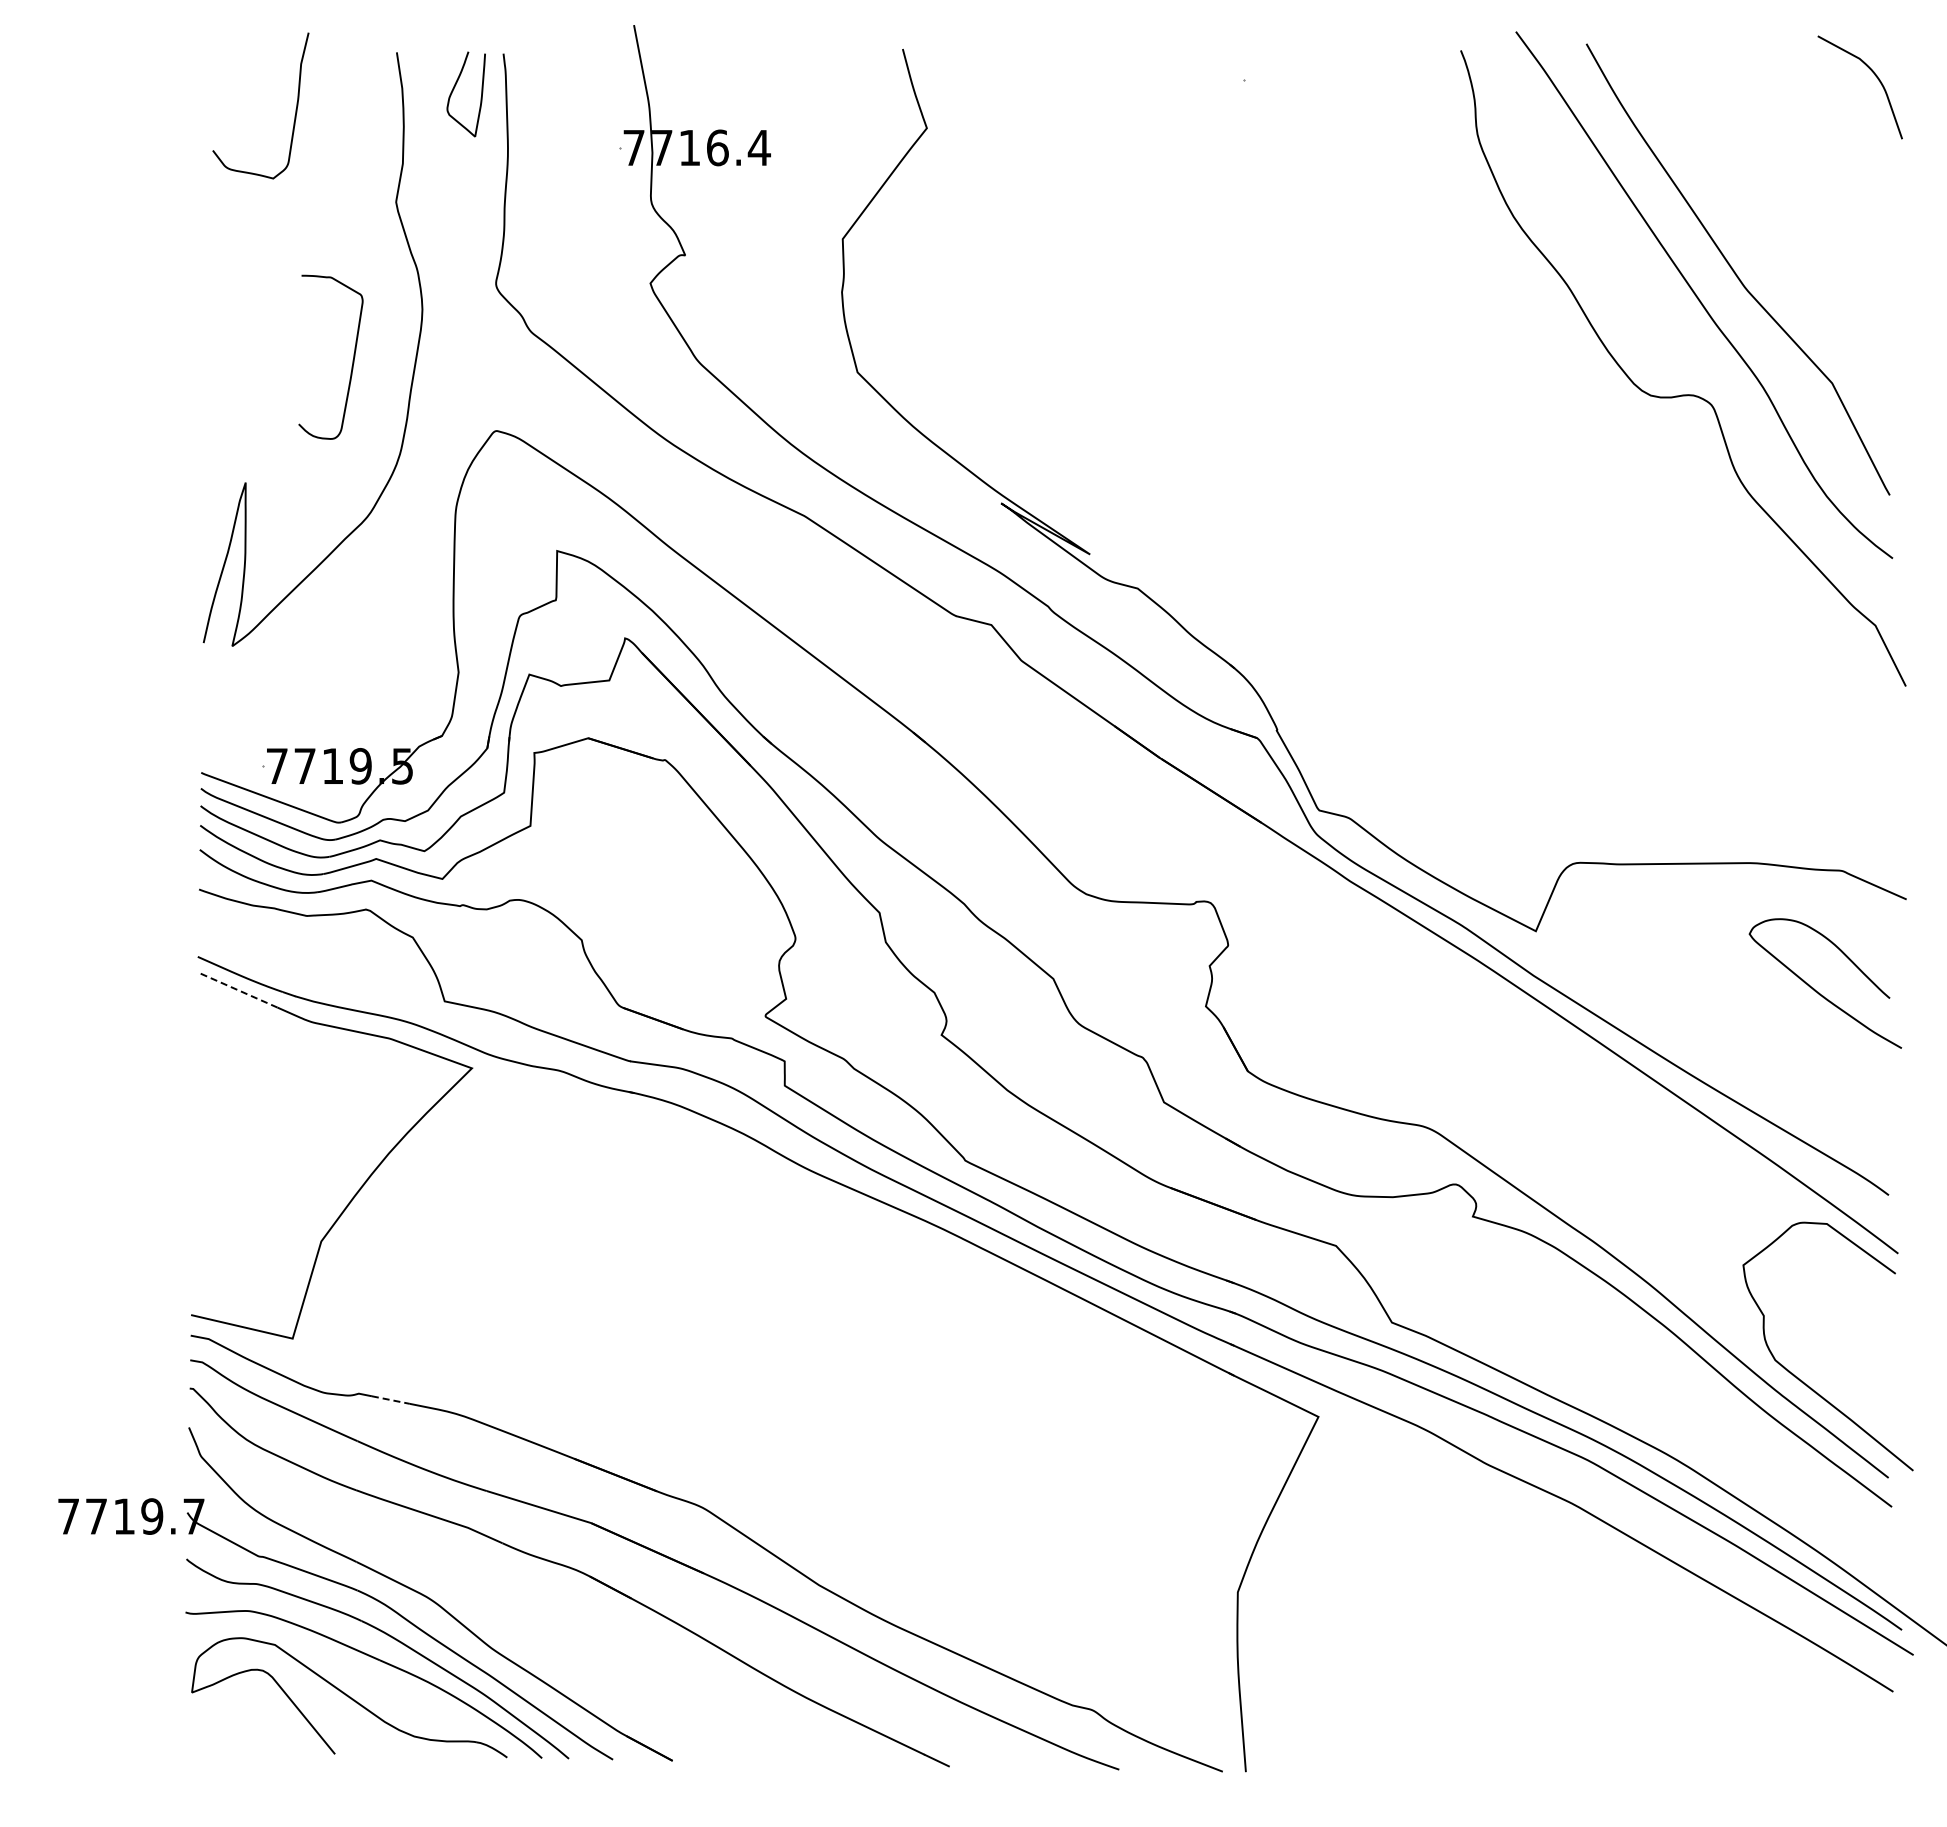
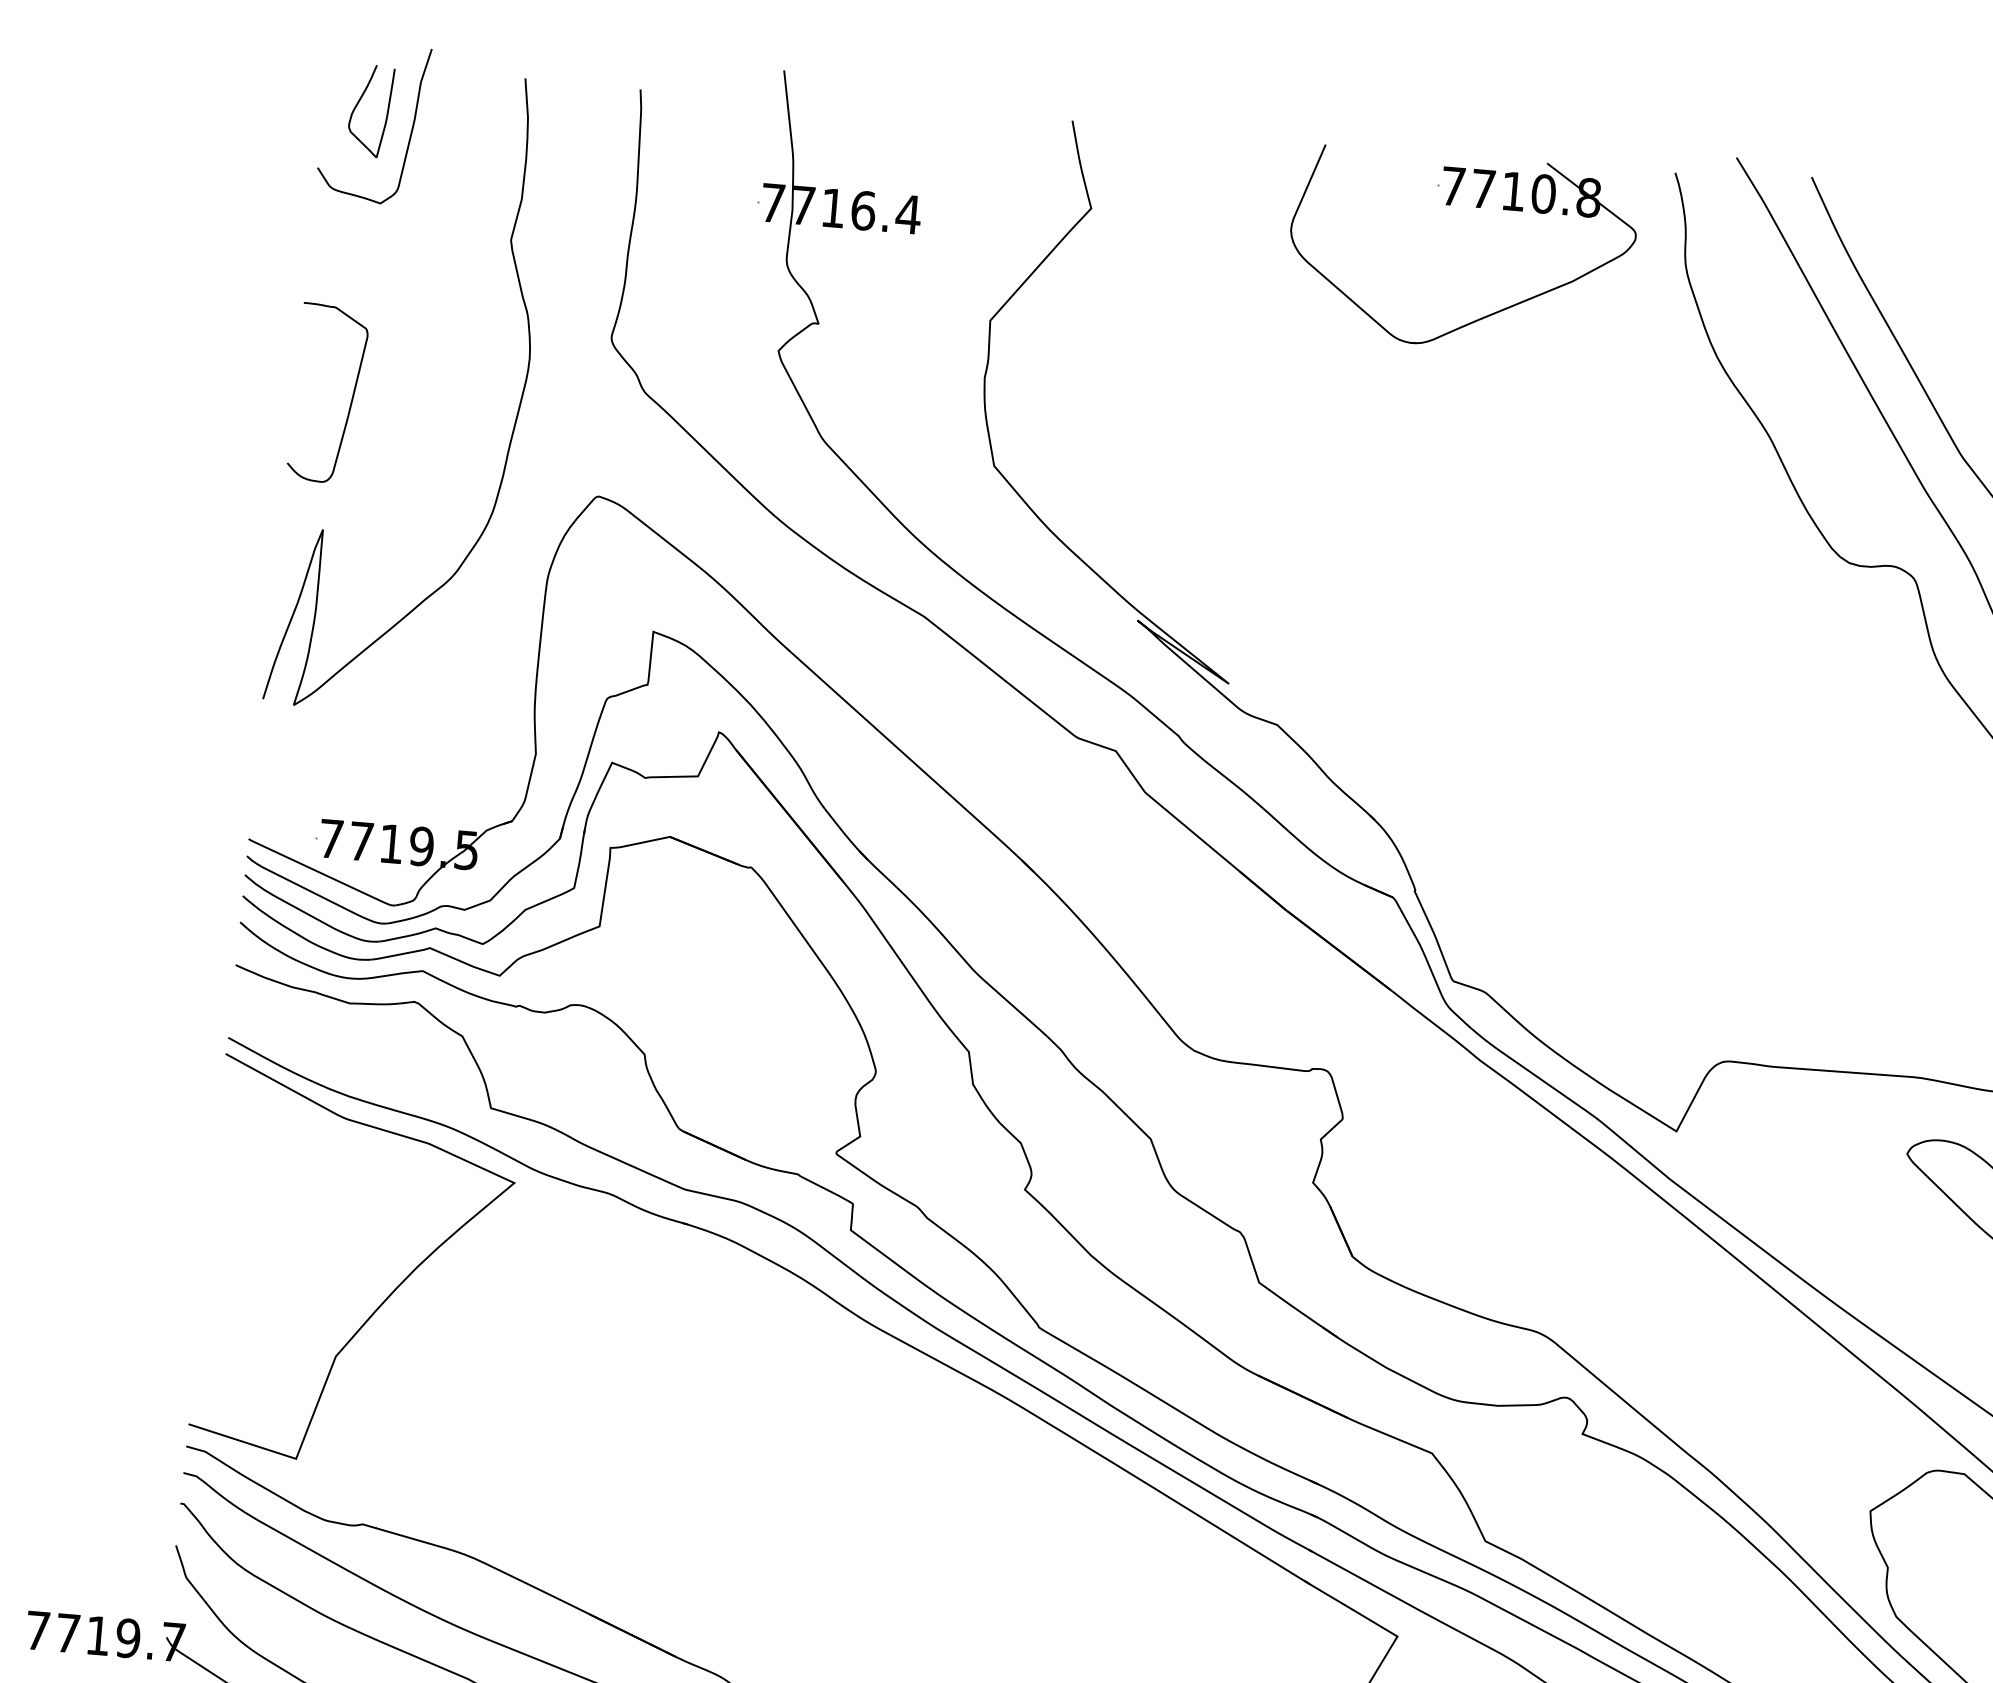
curve: (454, 89) -> (358, 104), moved
part: (1280, 97) -> (1476, 207), added
curve: (352, 360) -> (351, 399), moved
line: (237, 989) -> (268, 1076), dashed -> solid
line: (391, 1400) -> (397, 1534), dashed -> solid

